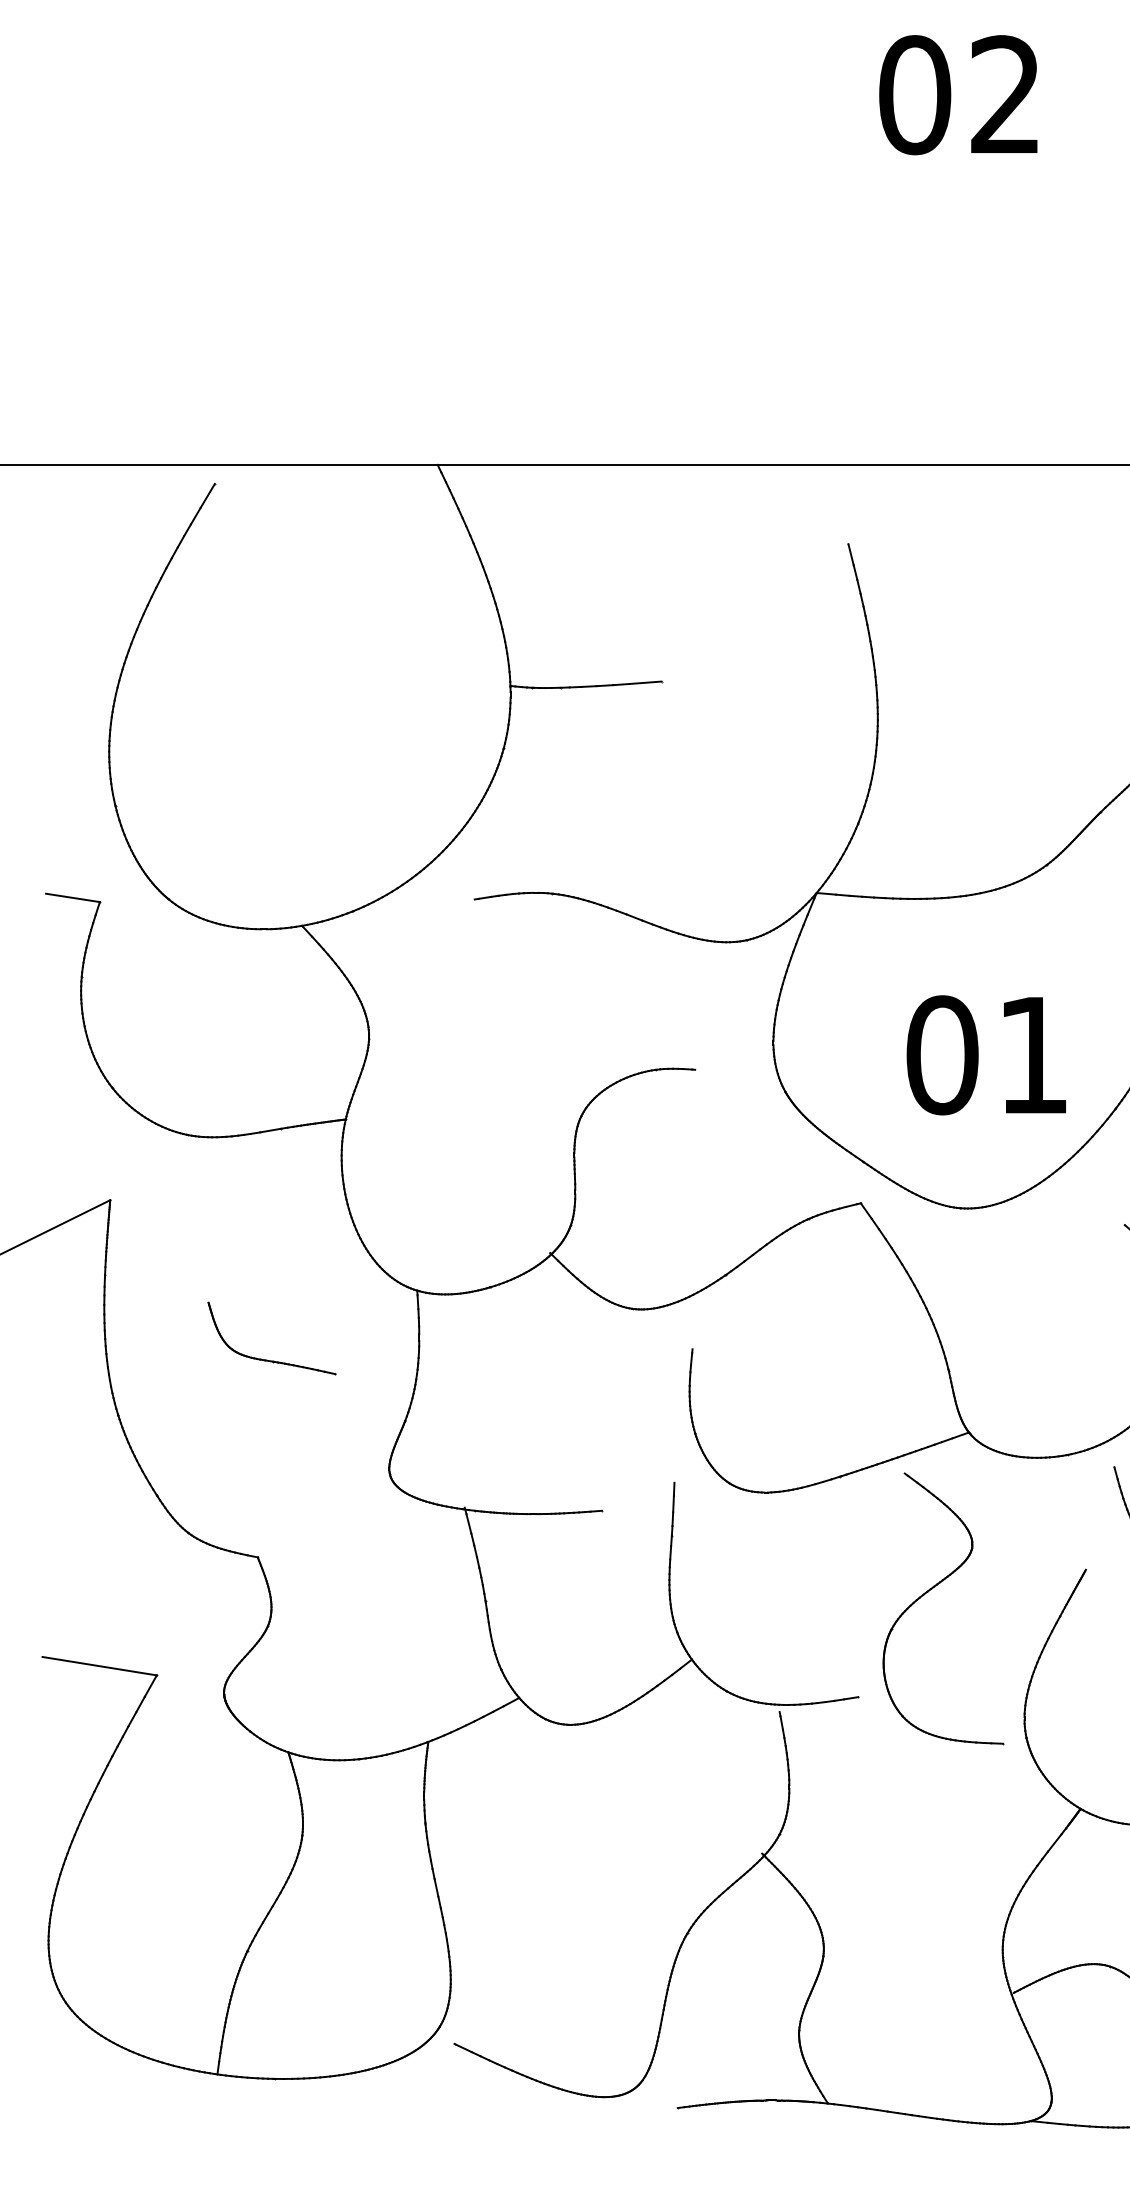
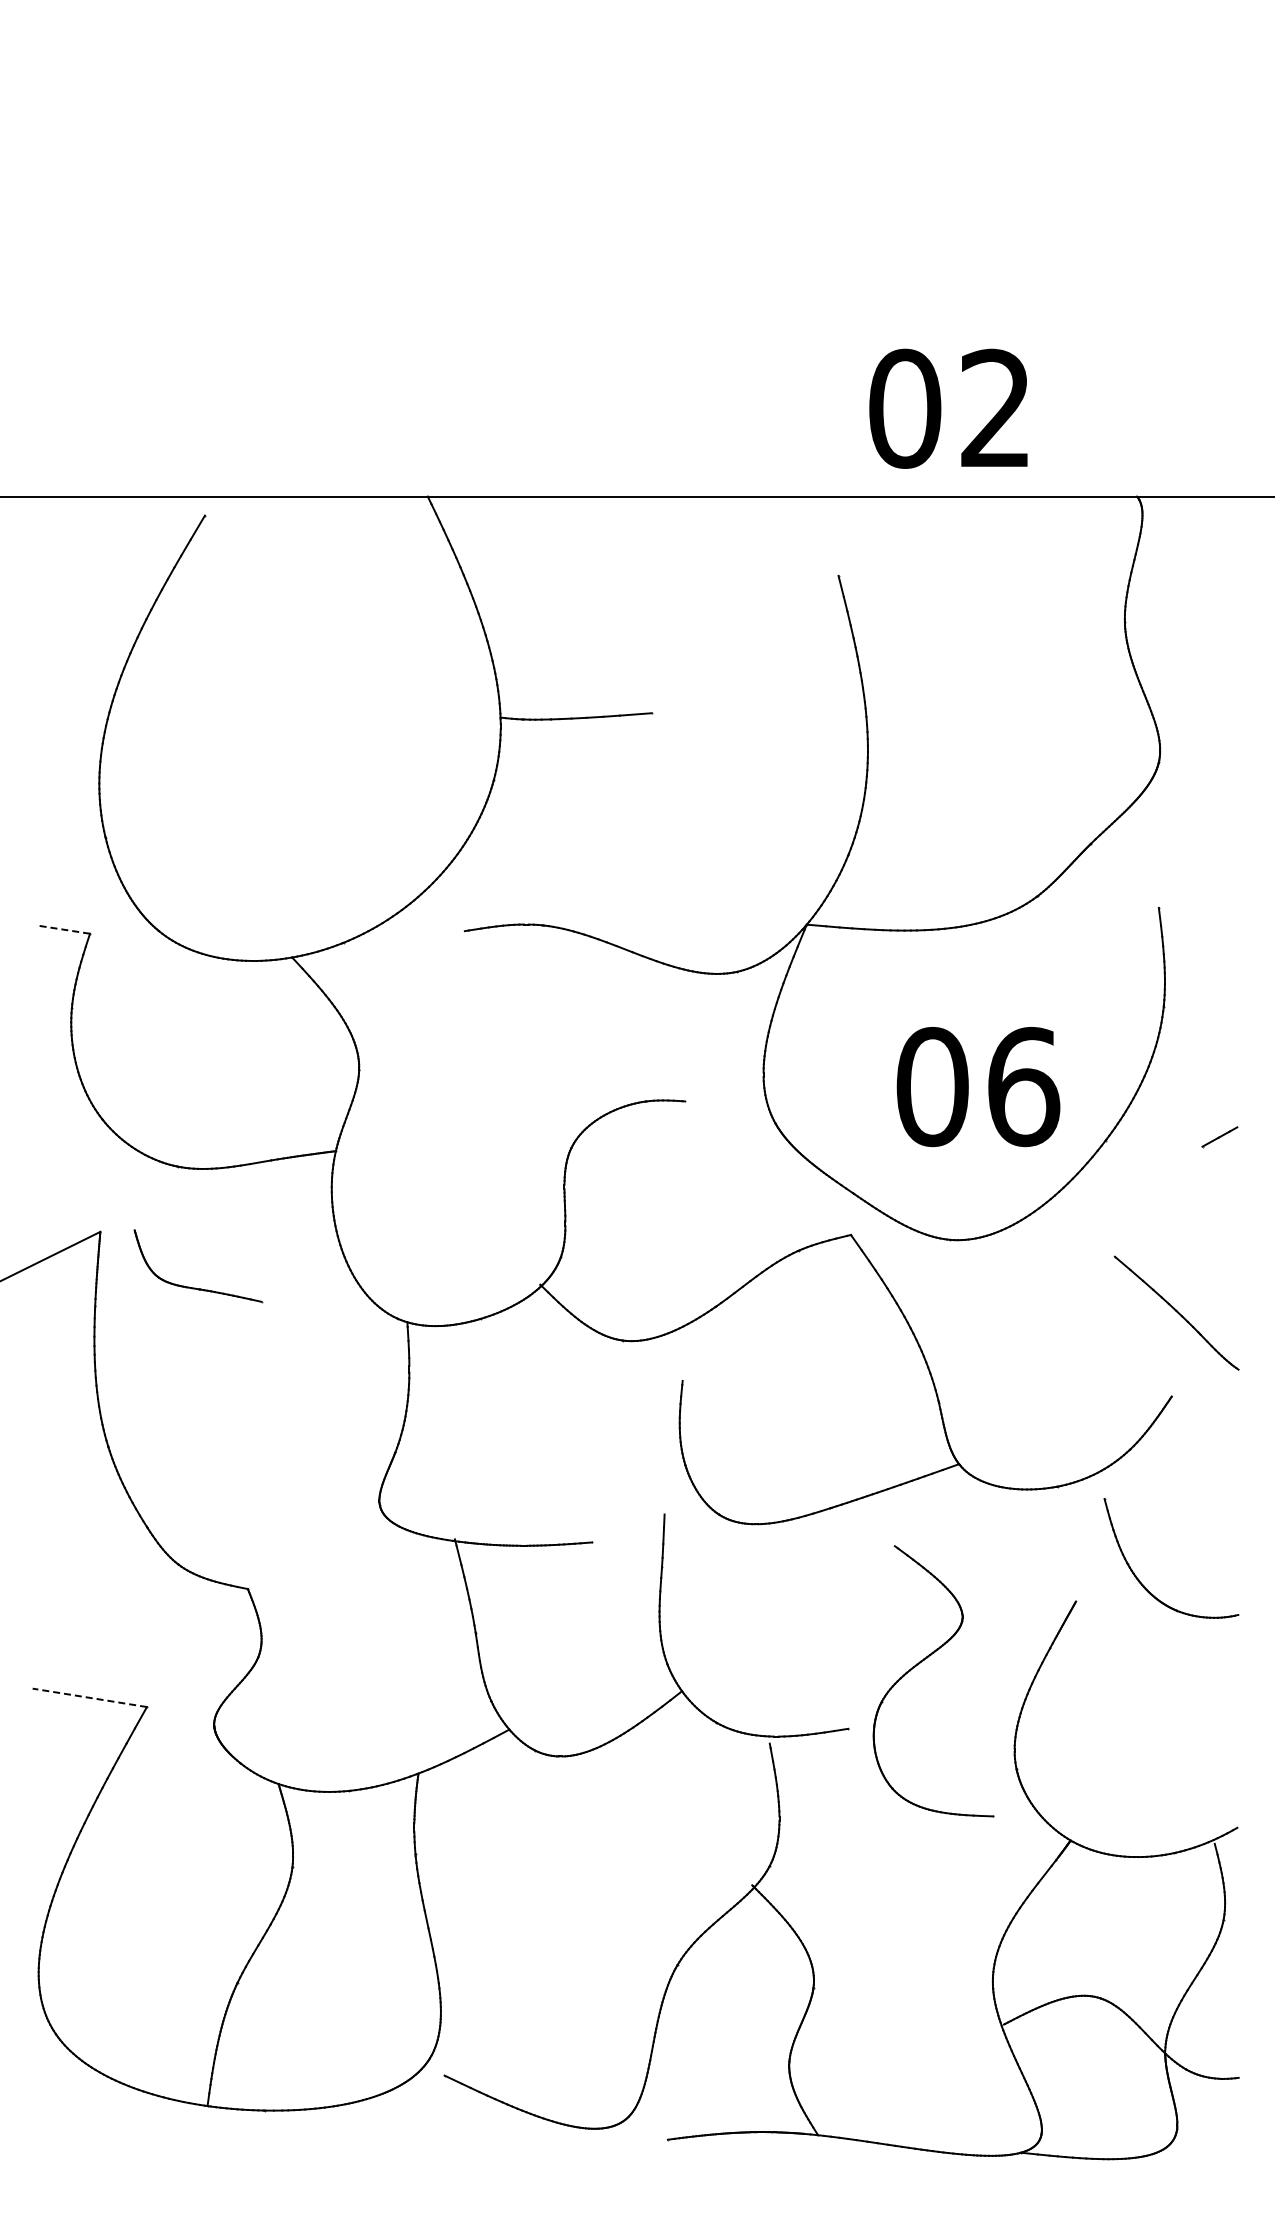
text: (958, 94) -> (948, 408), moved
line: (72, 897) -> (62, 929), solid -> dashed
text: (1034, 1054) -> (1024, 1086), 01 -> 06
part: (269, 1359) -> (195, 1287), moved
part: (929, 1591) -> (919, 1664), moved
line: (99, 1665) -> (89, 1697), solid -> dashed

